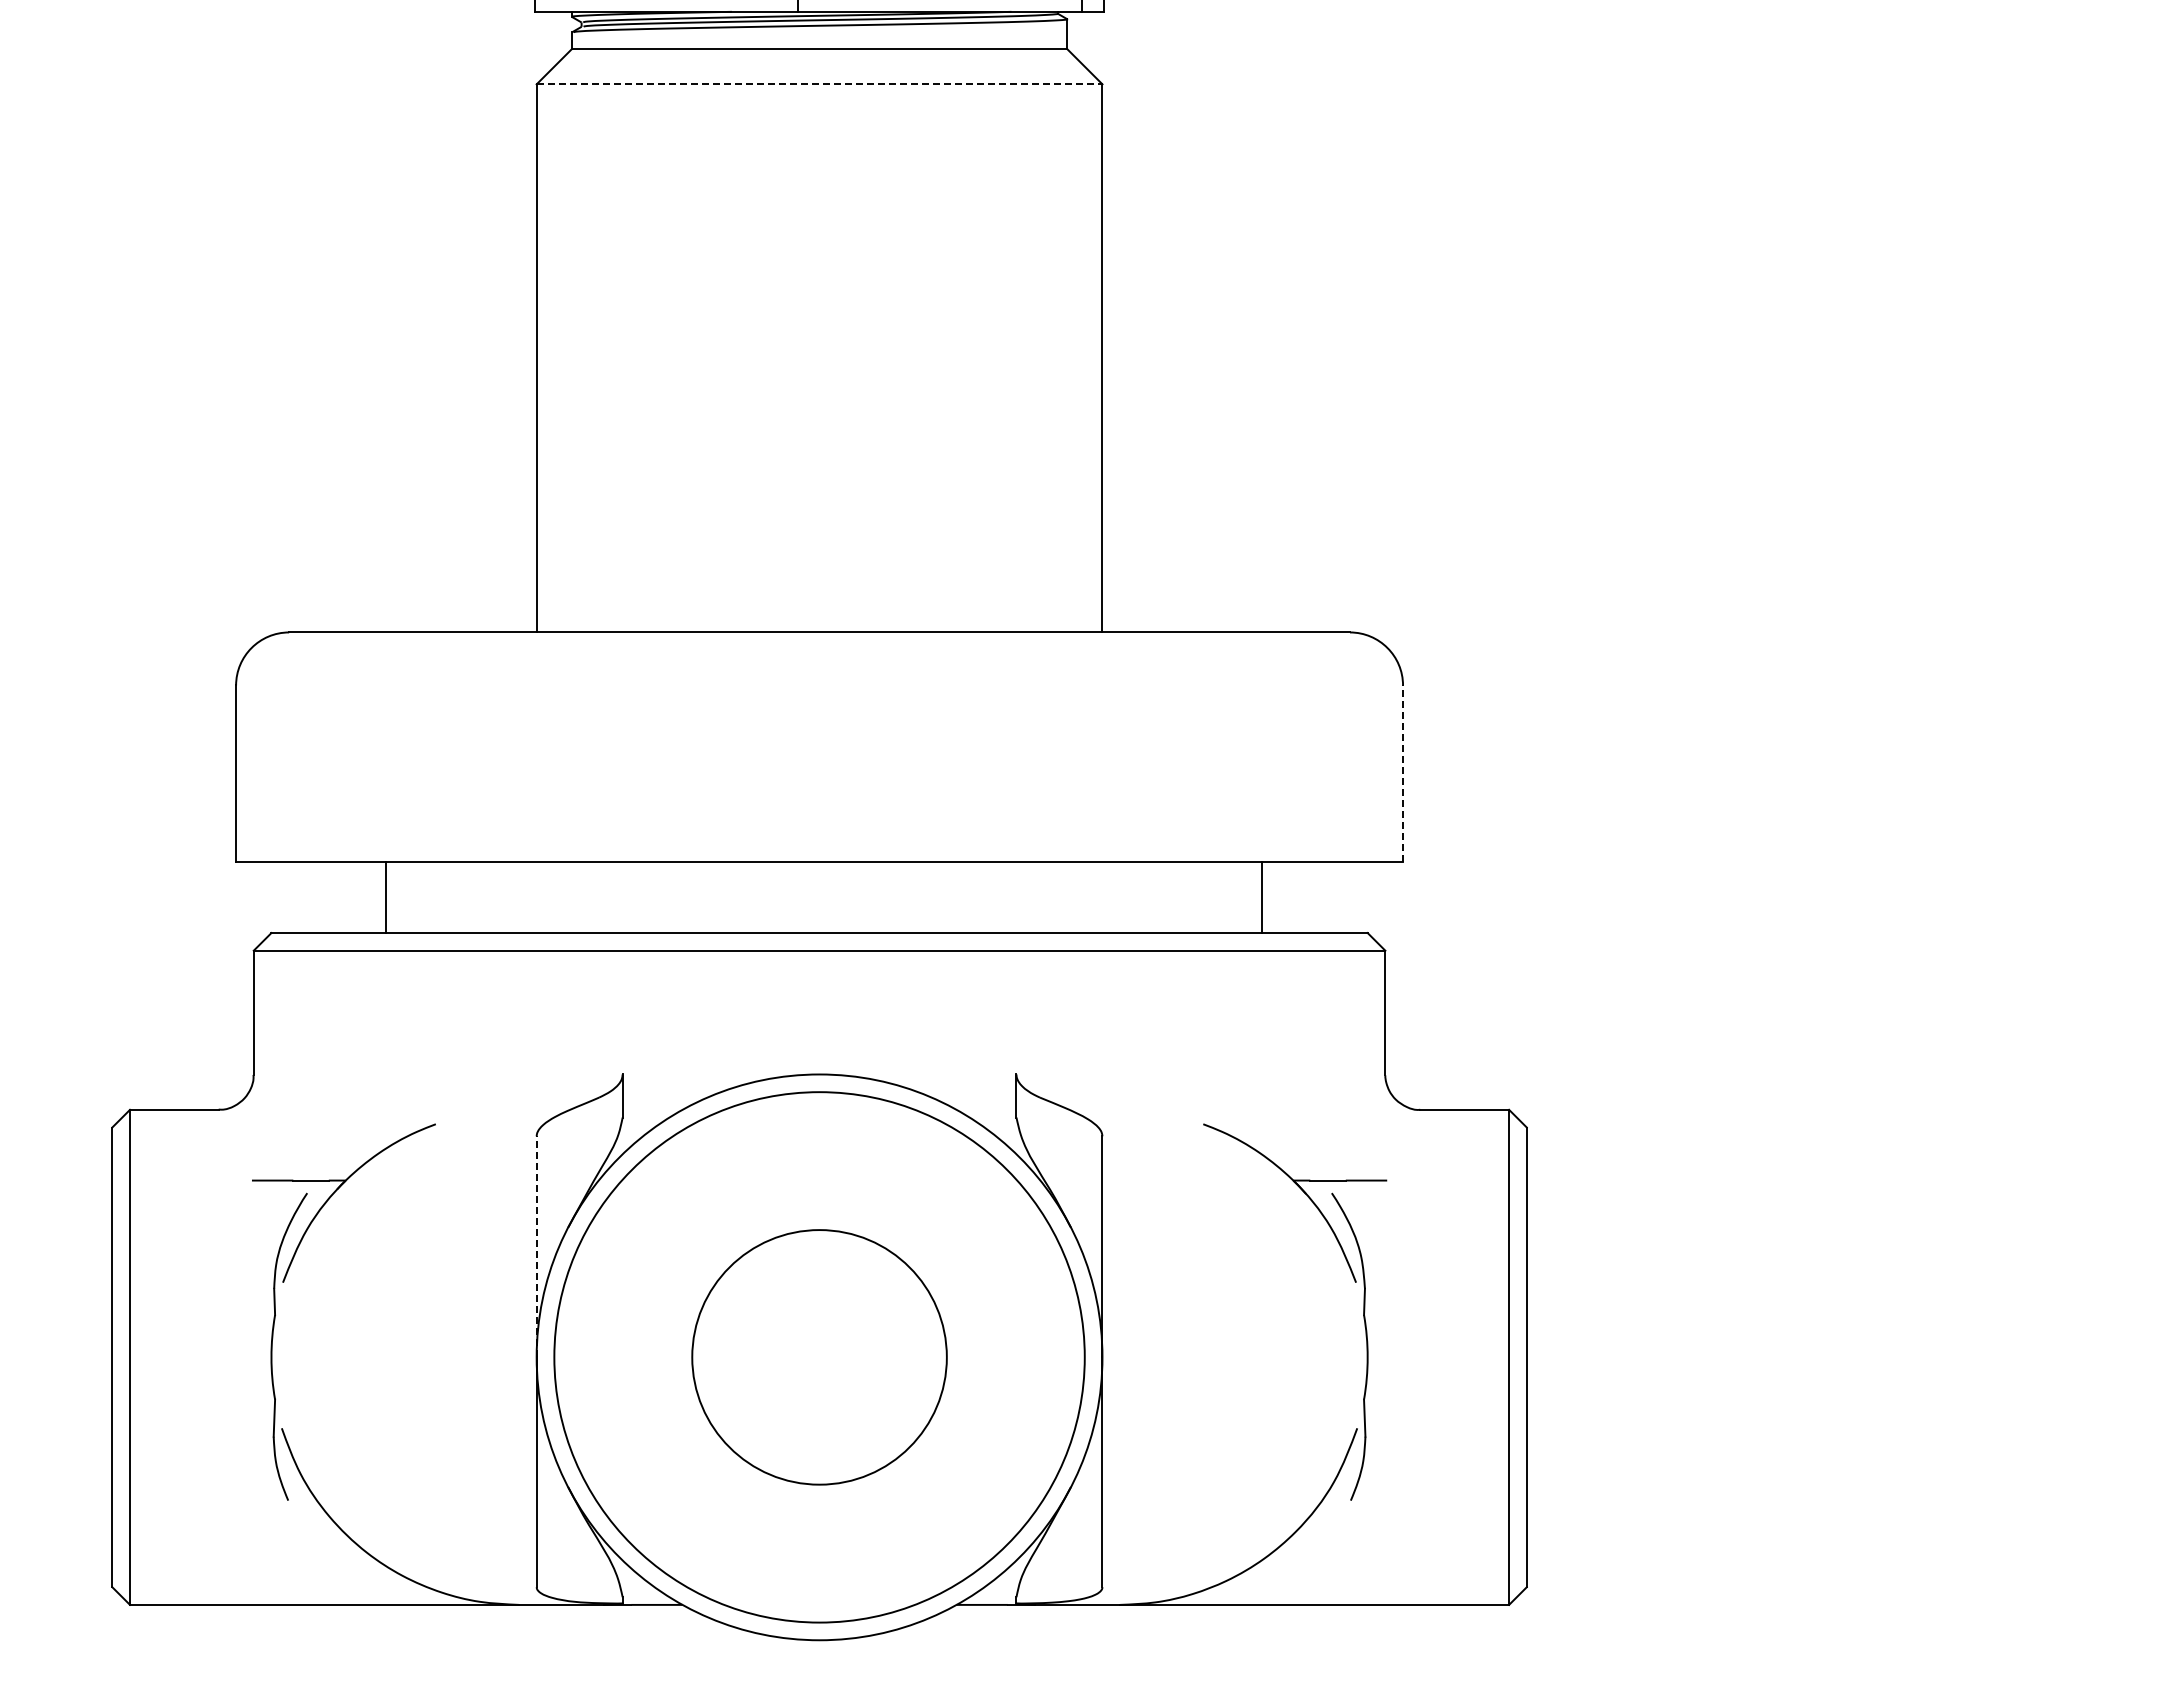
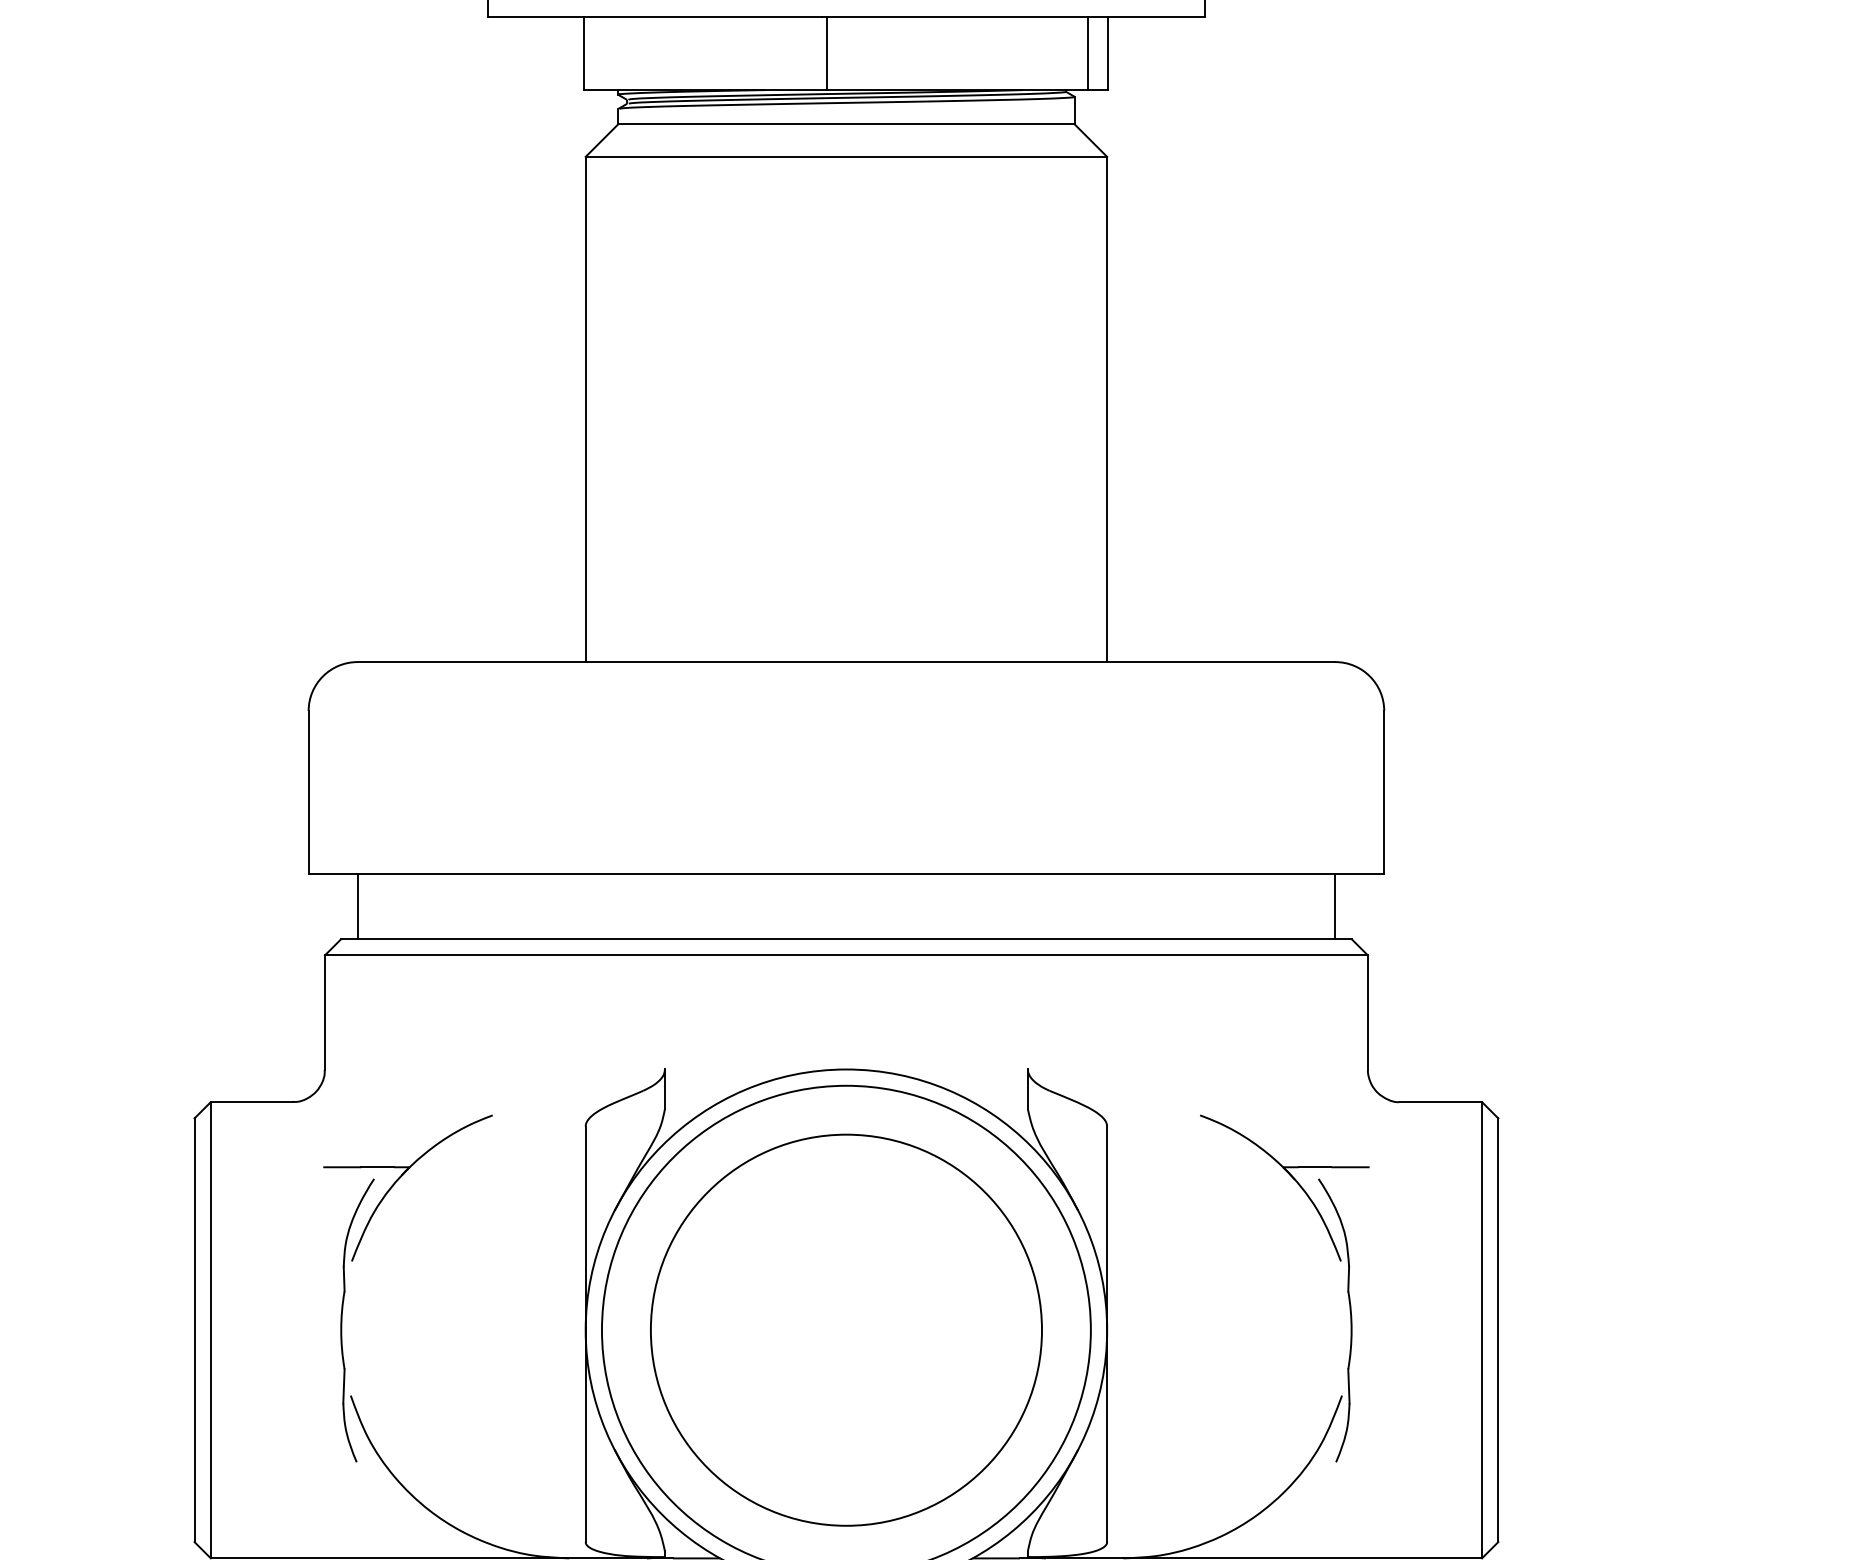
line: (819, 84) -> (846, 157), dashed -> solid
line: (1403, 773) -> (1384, 792), dashed -> solid
line: (386, 897) -> (357, 906), moved
line: (1262, 897) -> (1335, 906), moved
line: (536, 1246) -> (585, 1228), dashed -> solid
circle: (819, 1357) -> (846, 1330), size x1.67

